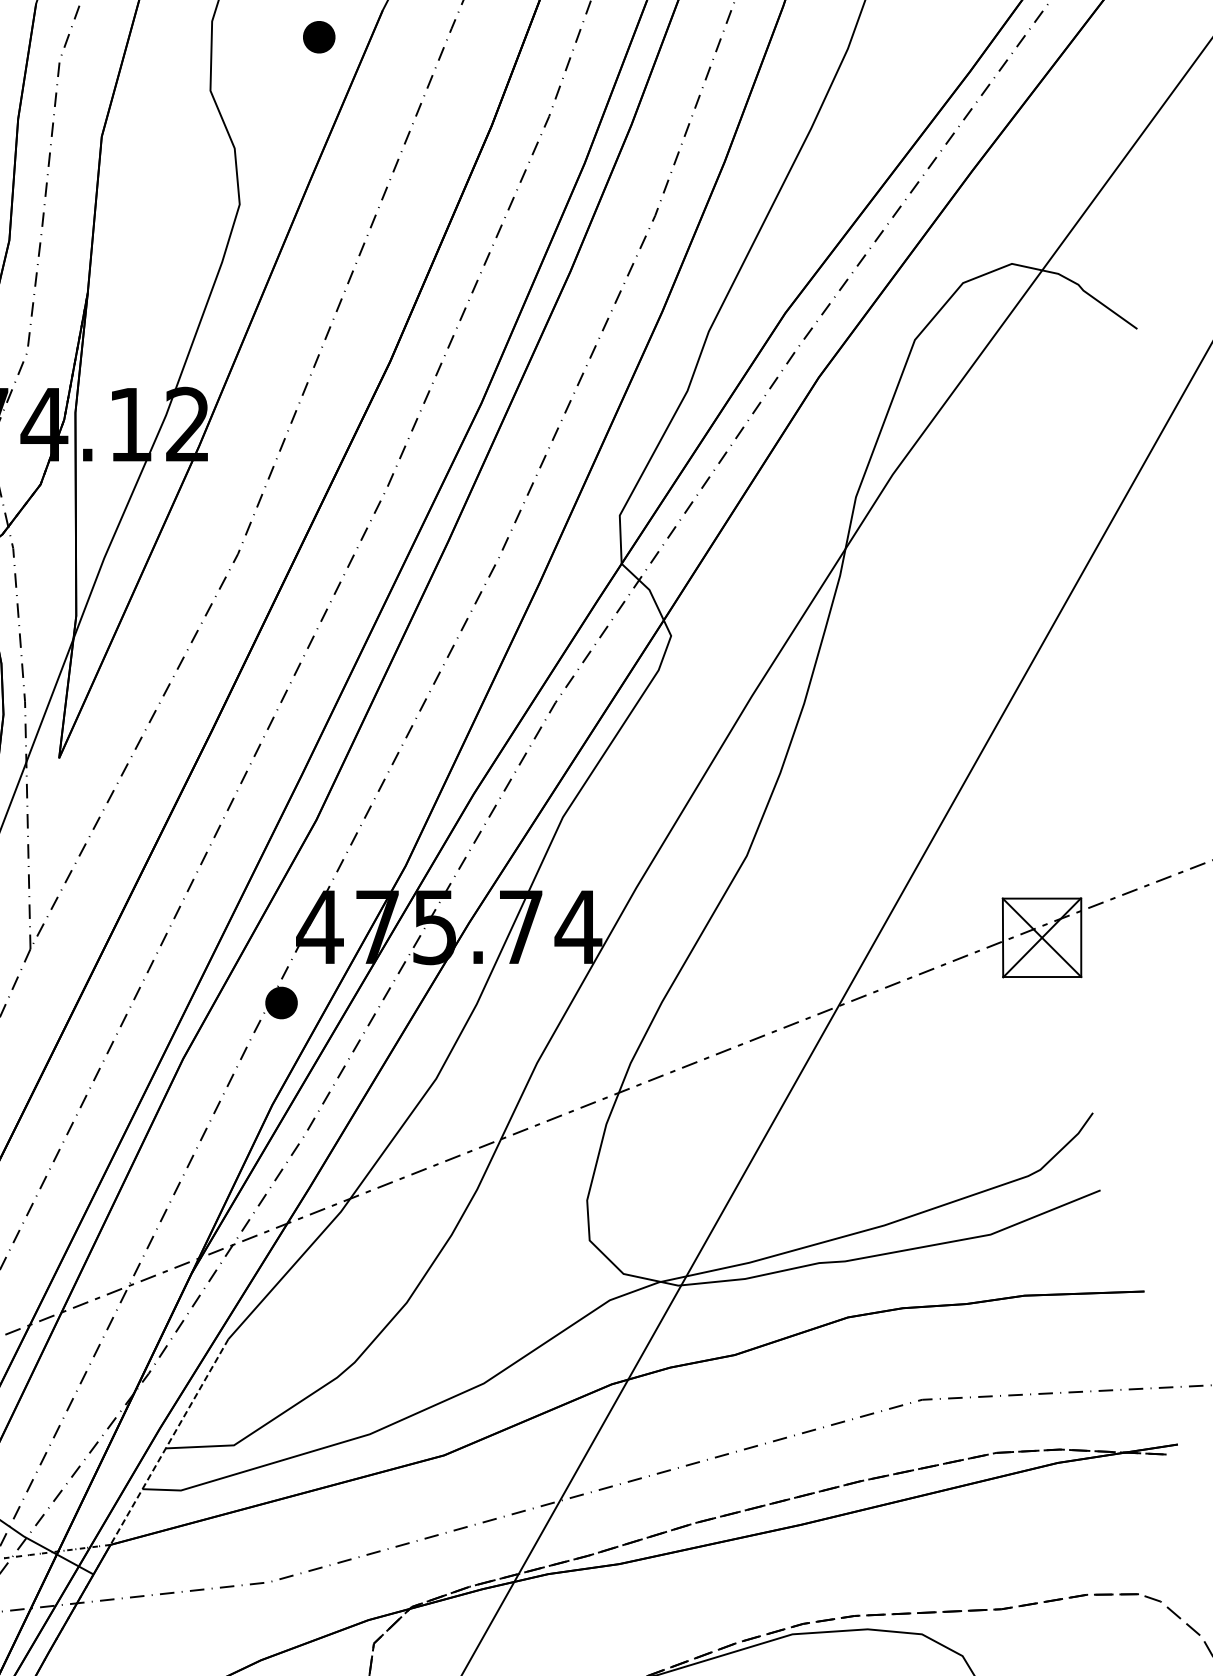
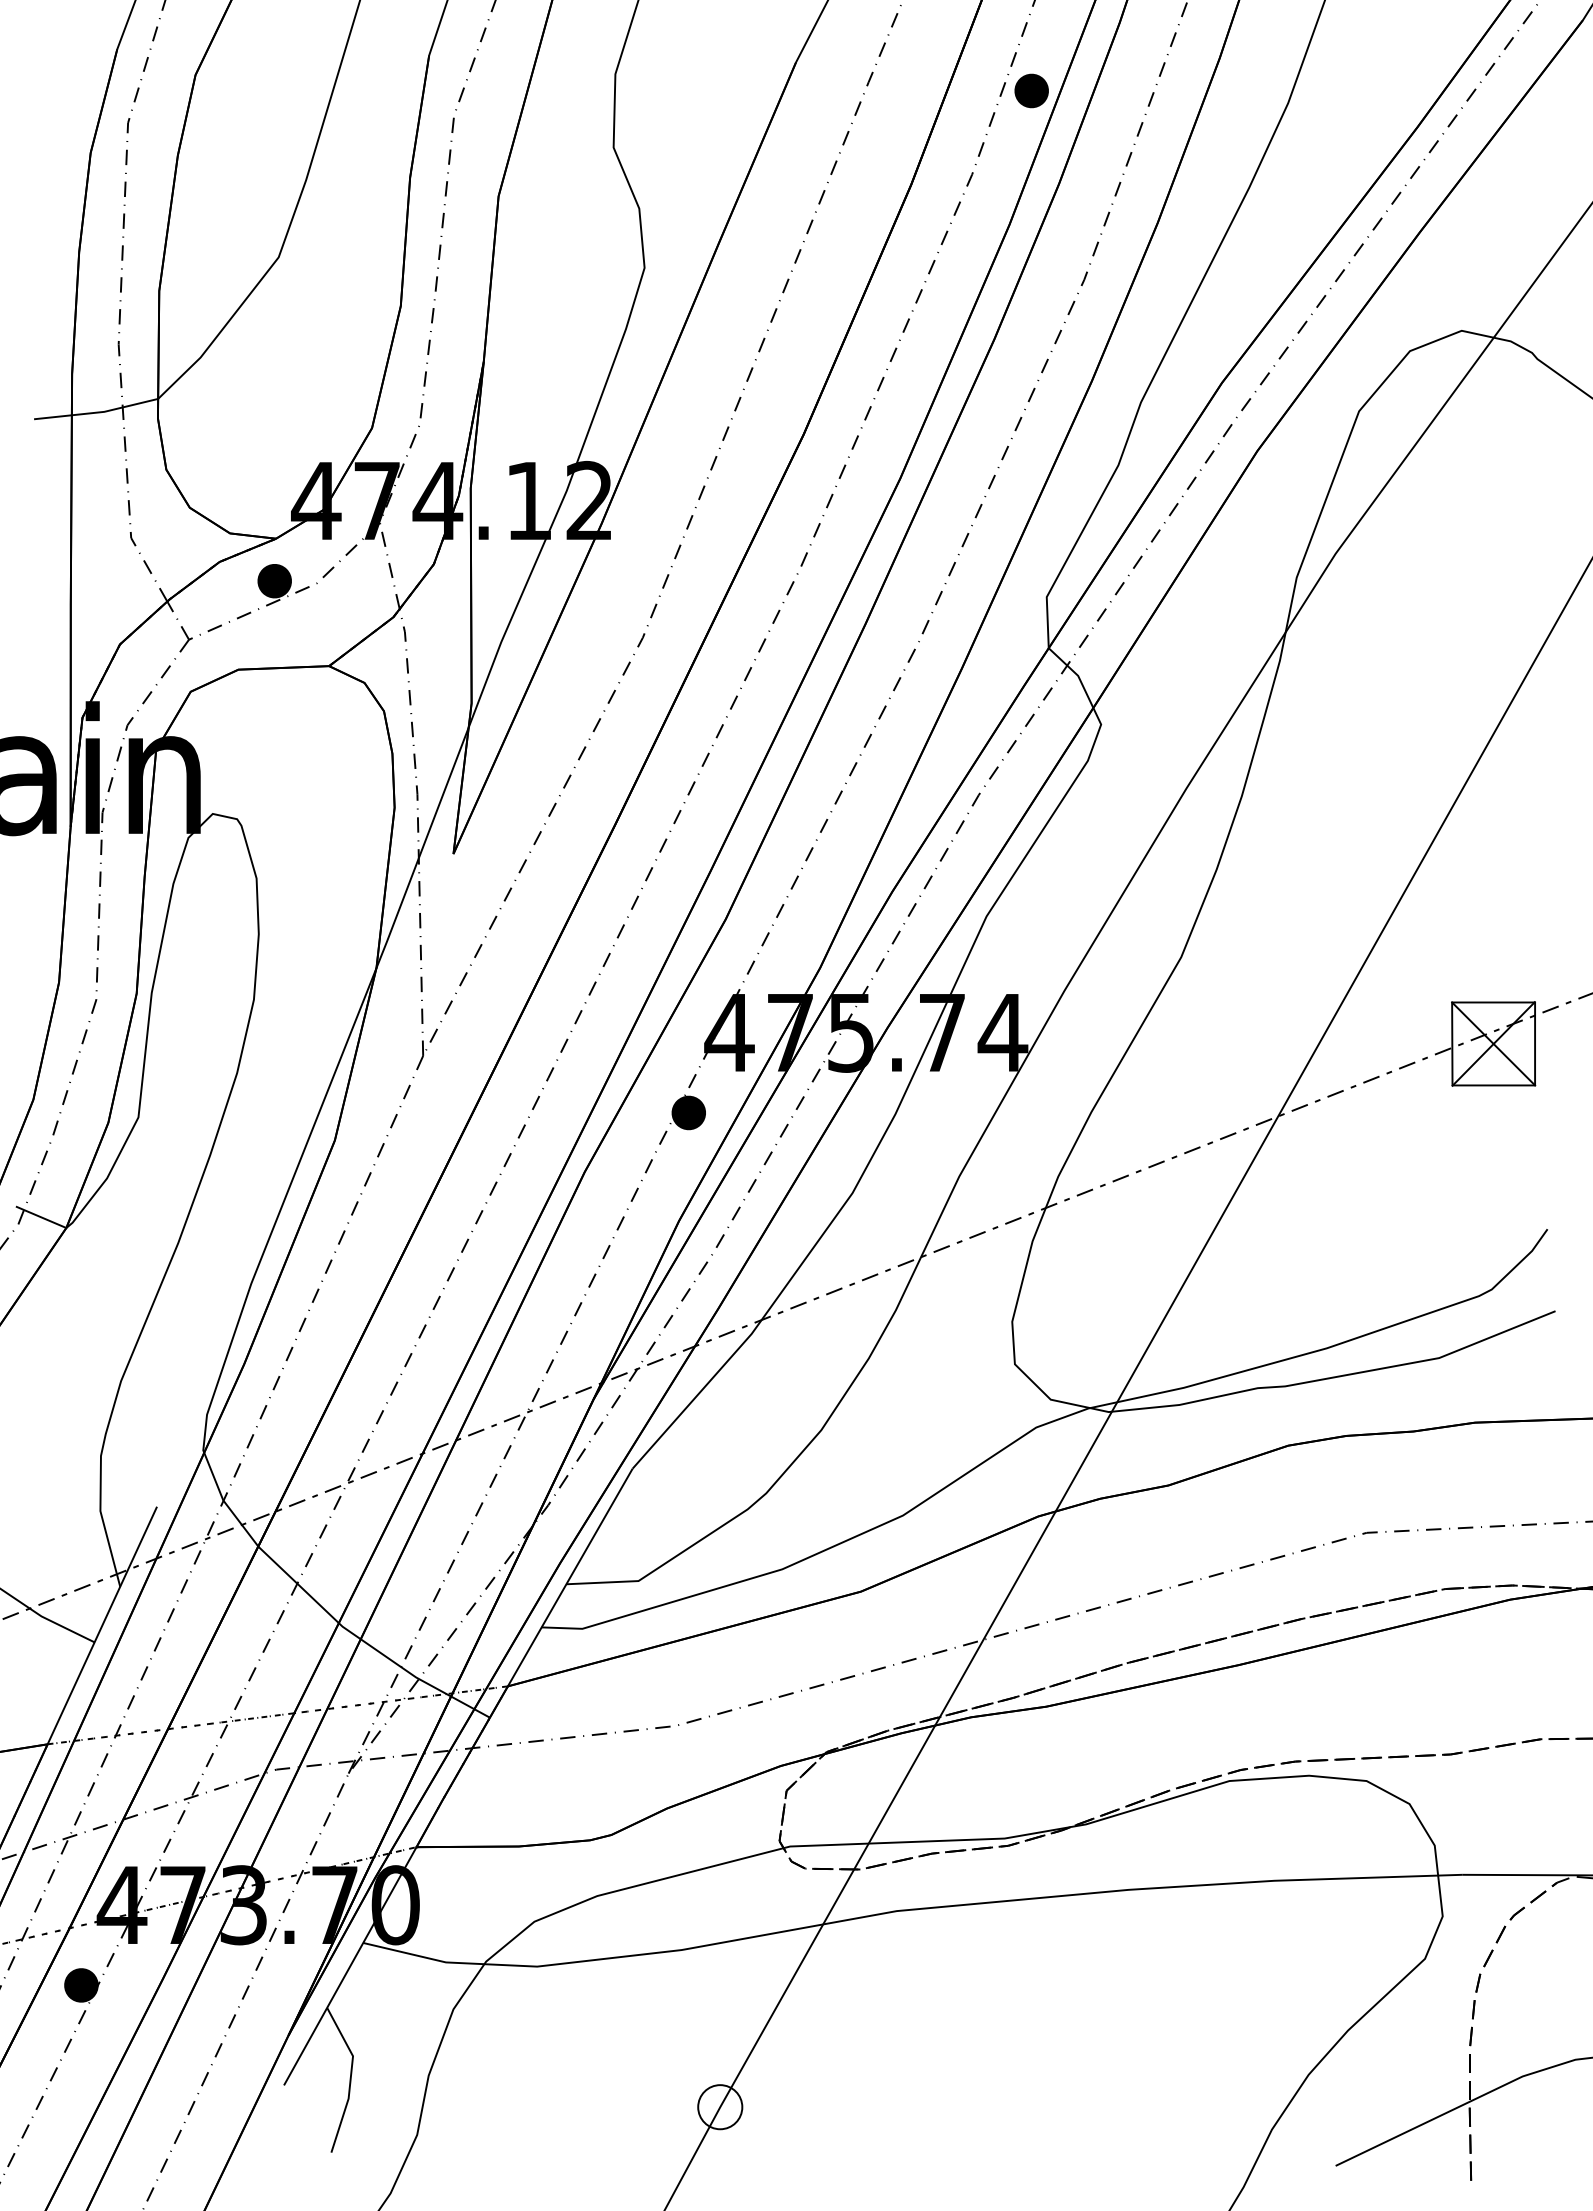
part: (319, 36) -> (1031, 90), moved
line: (169, 1442) -> (570, 1577), dashed -> solid

